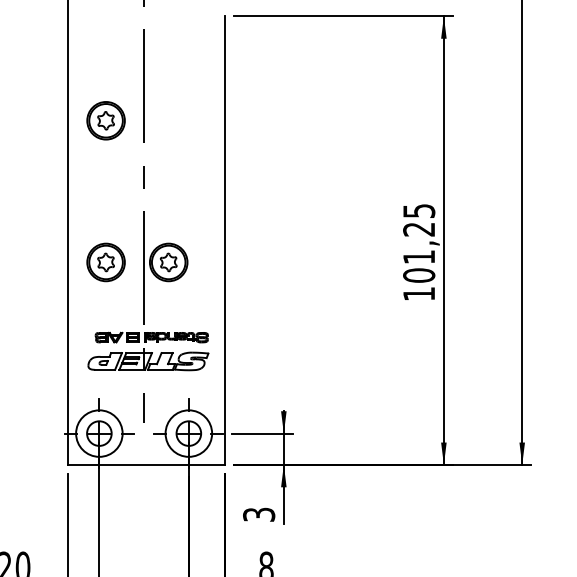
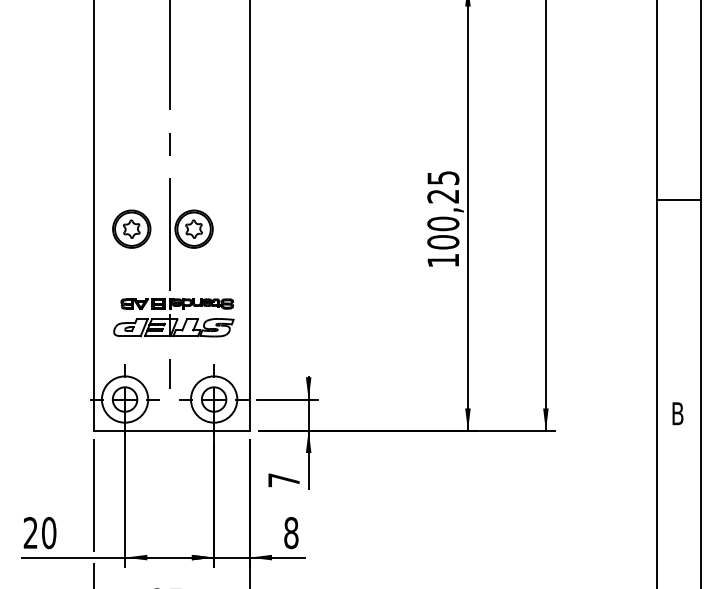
part: (105, 120) -> (131, 87), removed
text: (419, 256) -> (443, 223), 101,25 -> 100,25
text: (259, 514) -> (284, 480), 3 -> 7

